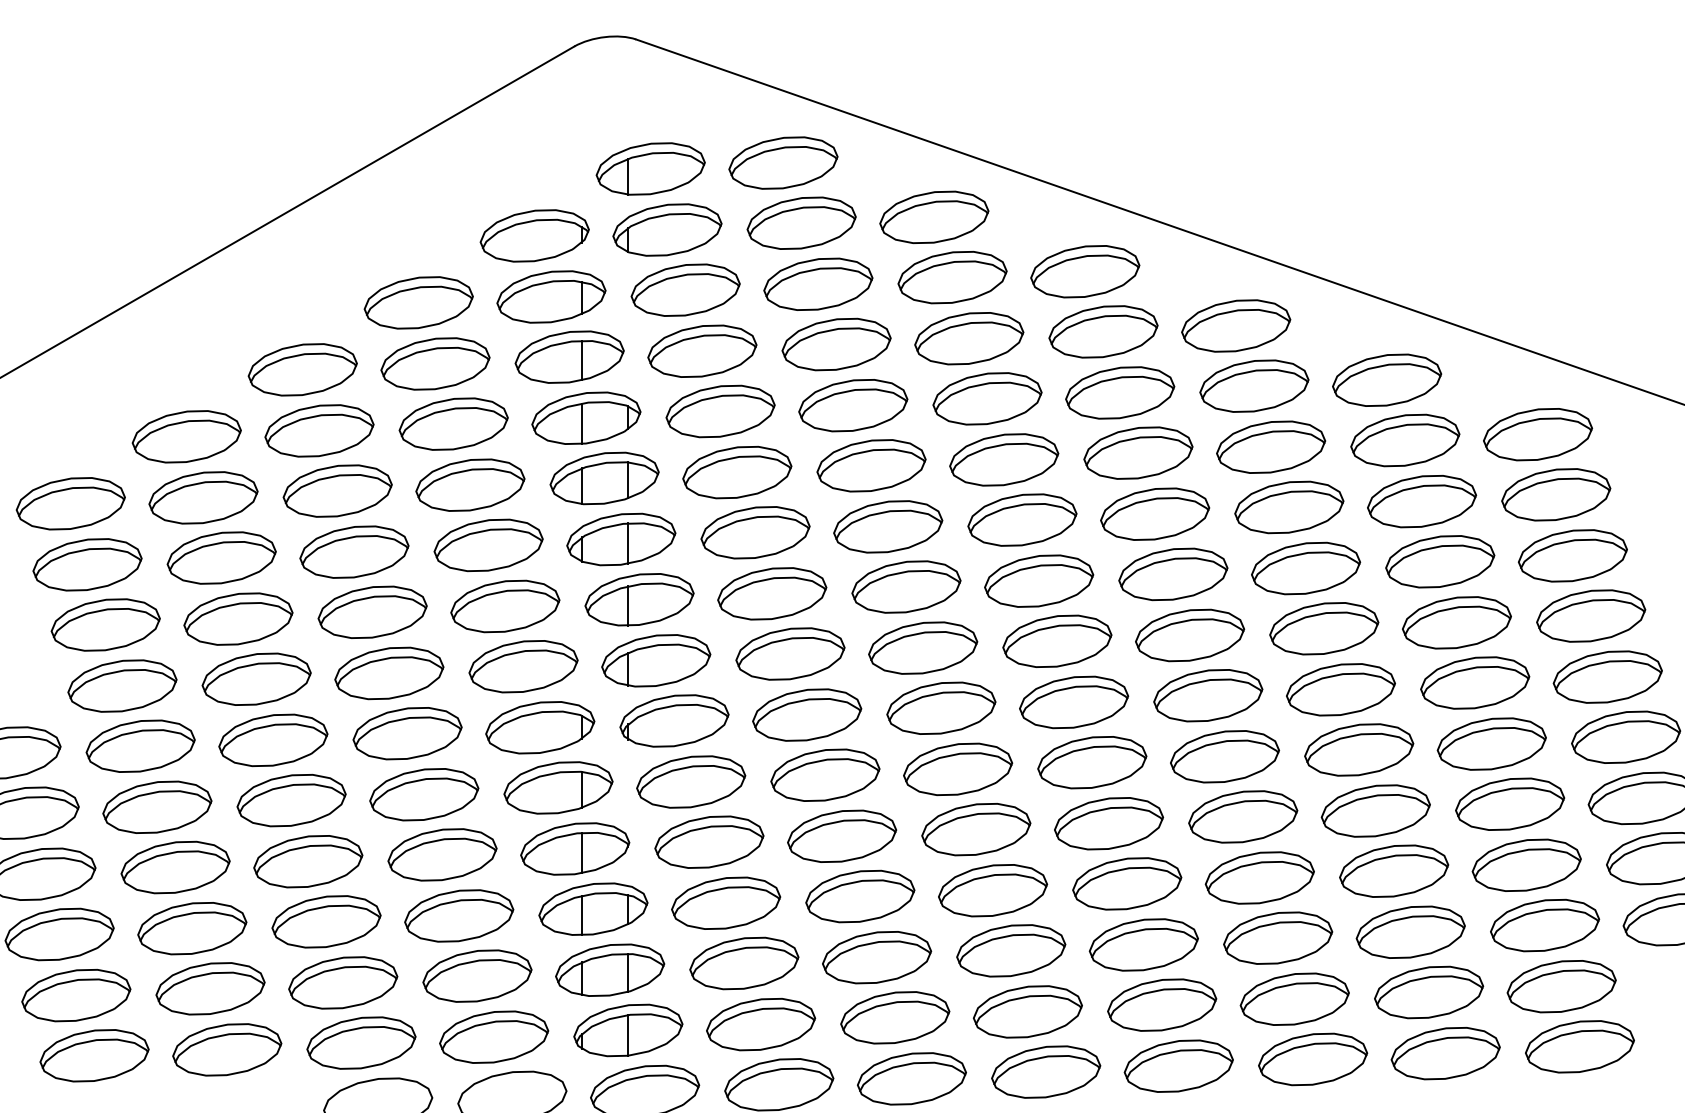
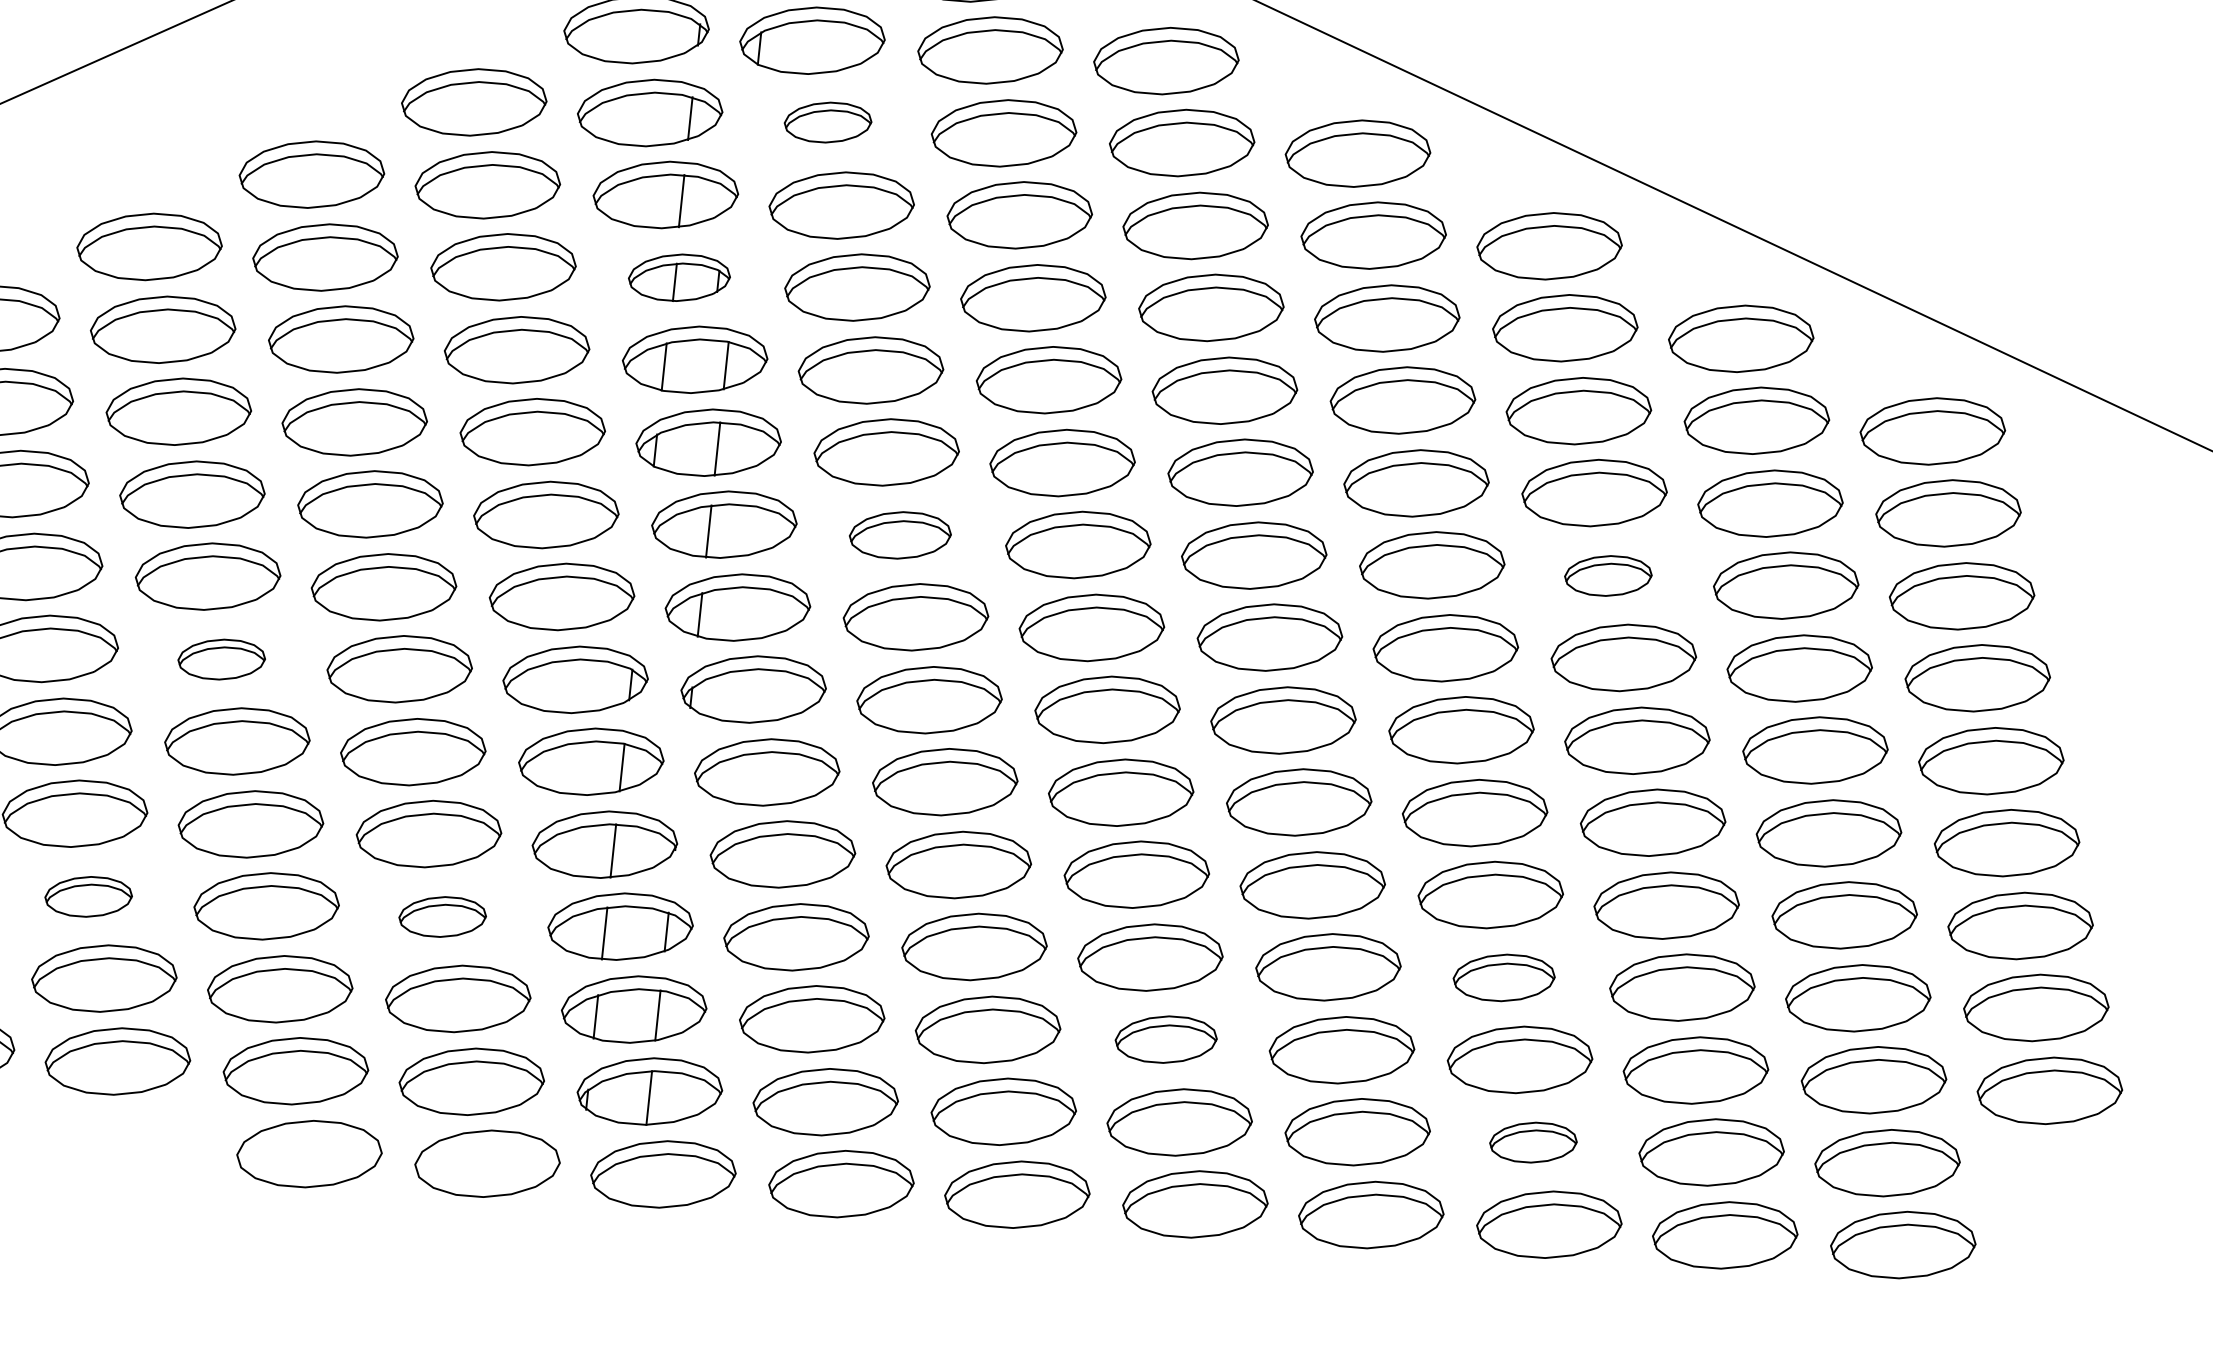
part: (685, 289) -> (828, 121), size x0.6
part: (586, 417) -> (679, 276), size x0.7
part: (1306, 568) -> (1608, 576), size x0.6
part: (772, 593) -> (900, 534), size x0.7
part: (273, 740) -> (221, 659), size x0.6
part: (1259, 877) -> (1503, 977), size x0.7
part: (459, 915) -> (443, 916), size x0.6
part: (192, 928) -> (88, 896), size x0.6
part: (1011, 950) -> (1166, 1039), size x0.7
part: (1294, 998) -> (1533, 1141), size x0.6

